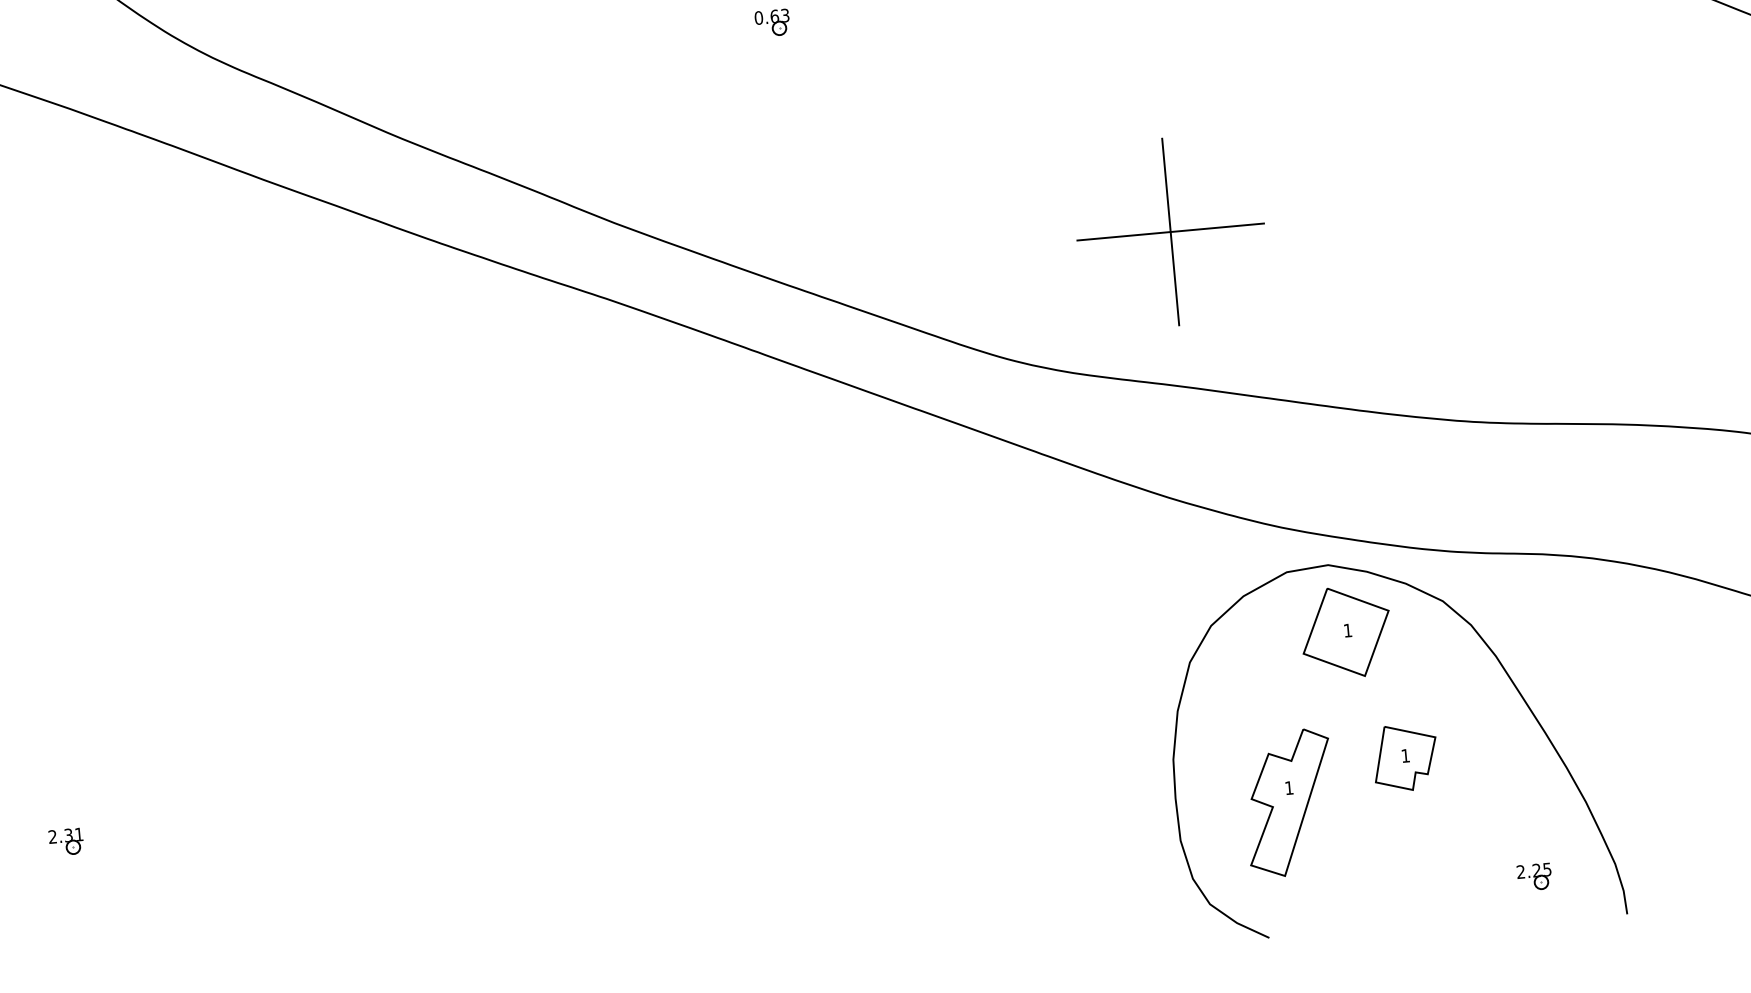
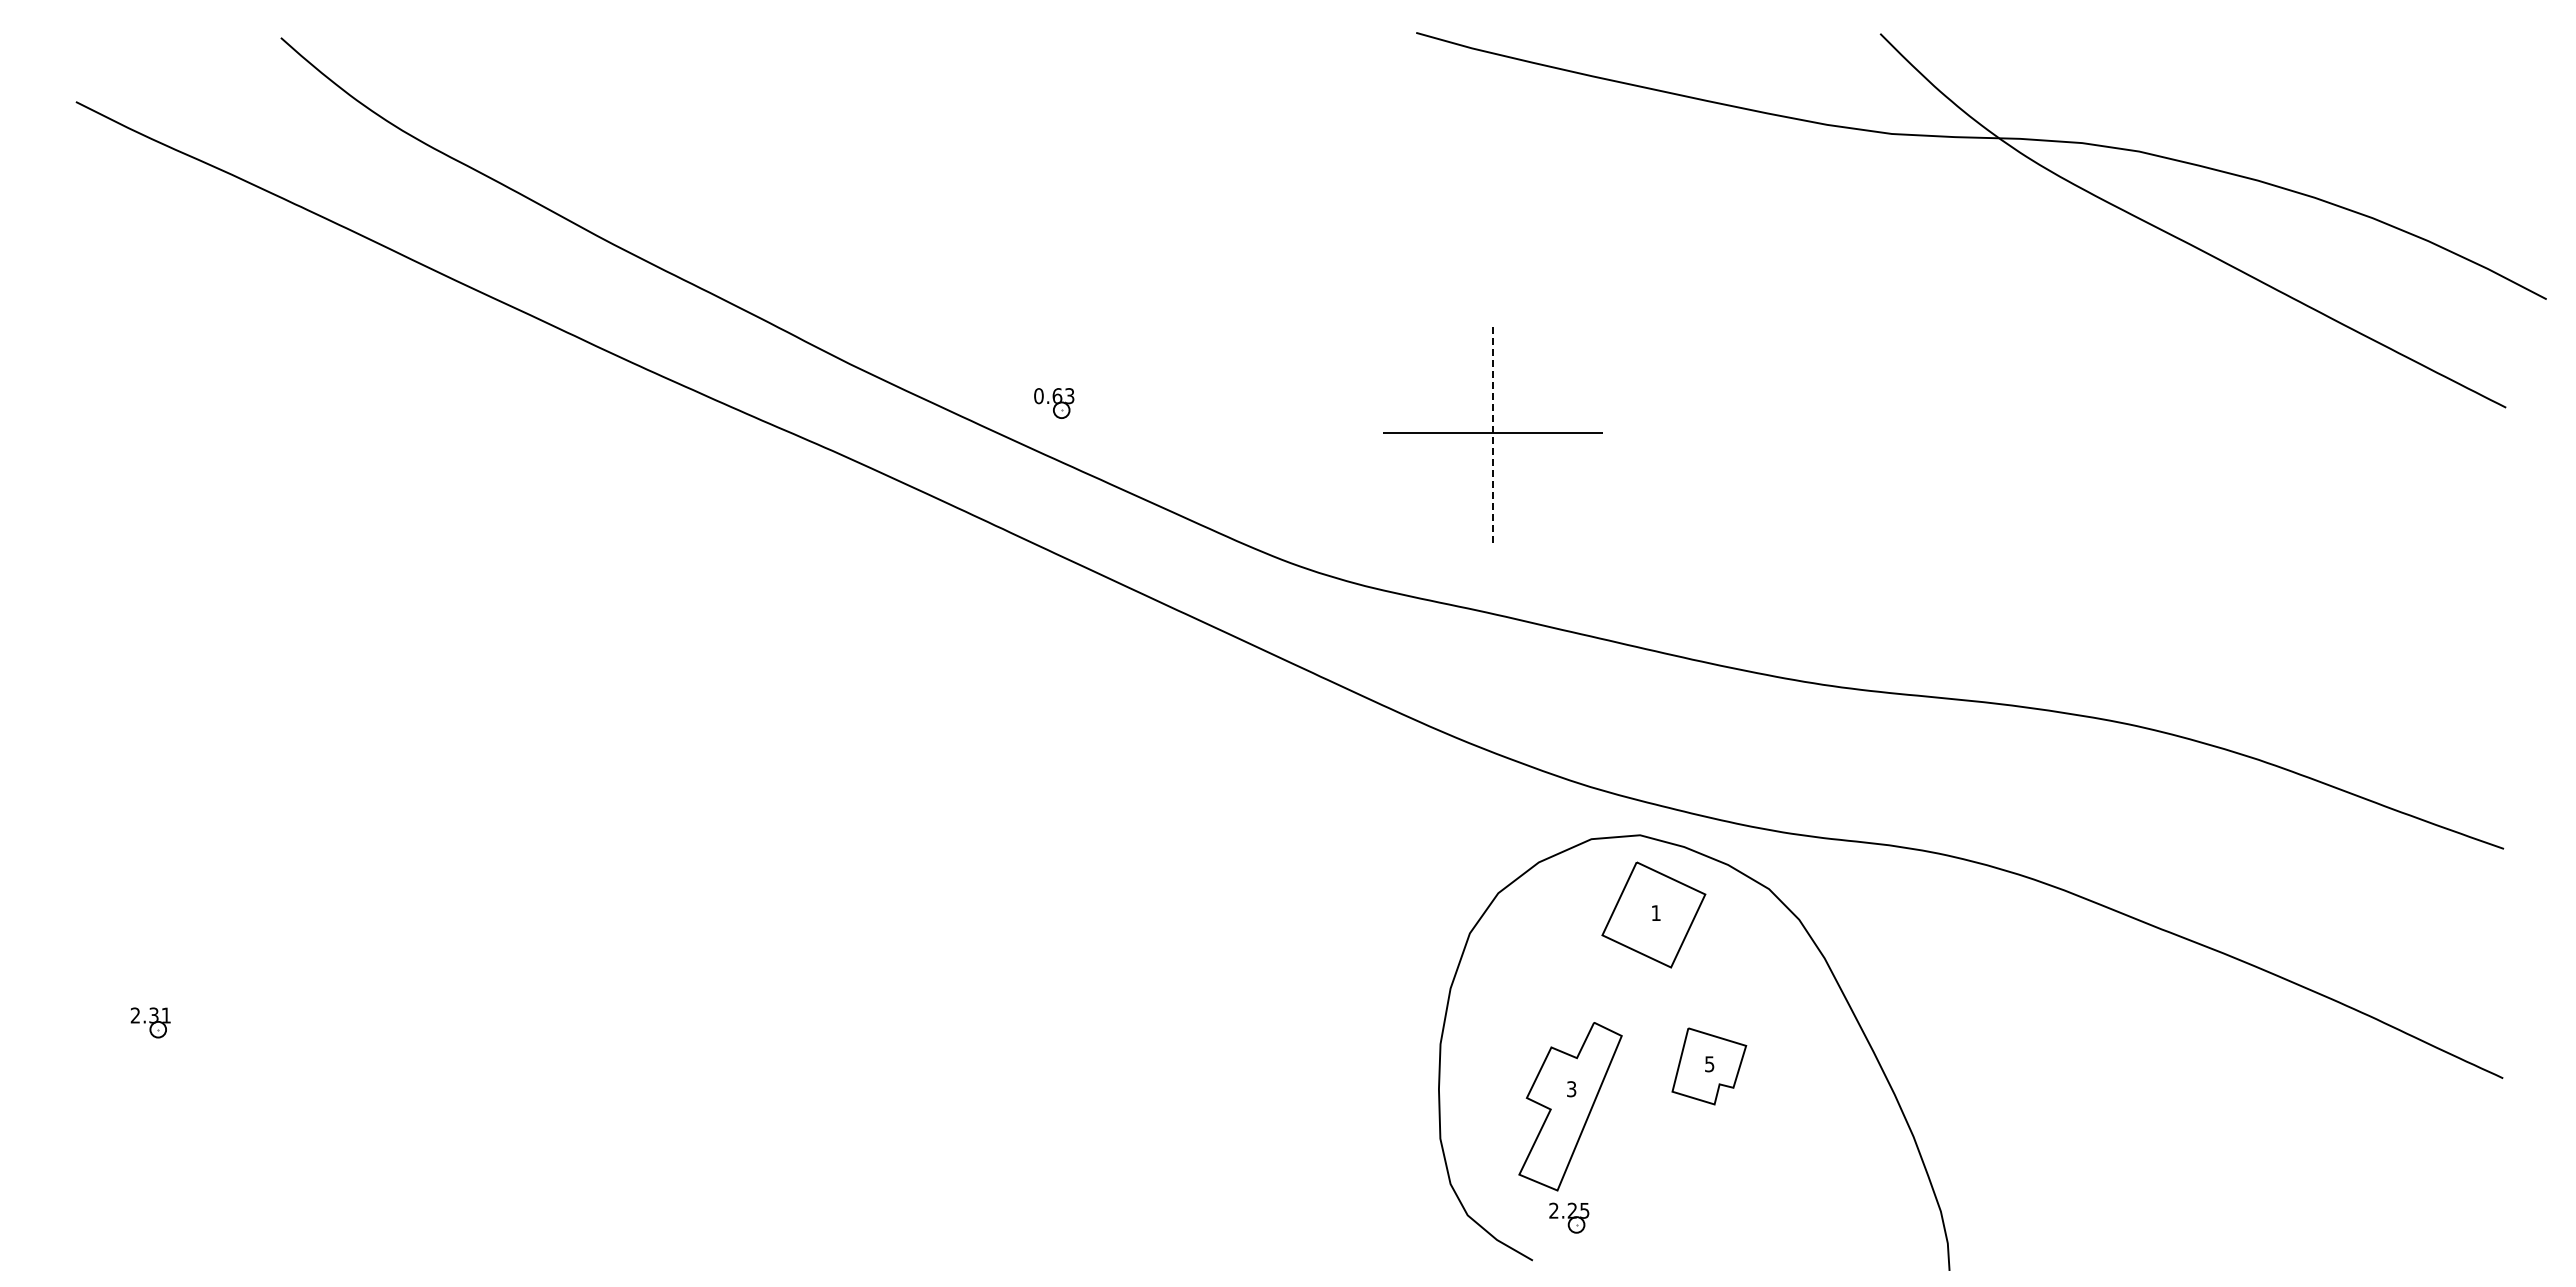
part: (772, 23) -> (1054, 403), moved
line: (1170, 232) -> (1492, 433), solid -> dashed
text: (1405, 756) -> (1709, 1064), 1 -> 5
text: (1289, 788) -> (1571, 1089), 1 -> 3
part: (1534, 876) -> (1569, 1217), moved

